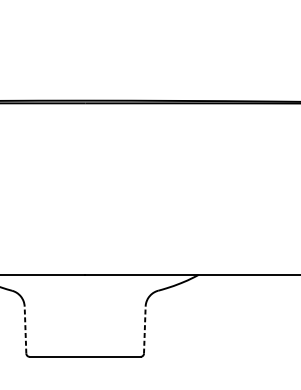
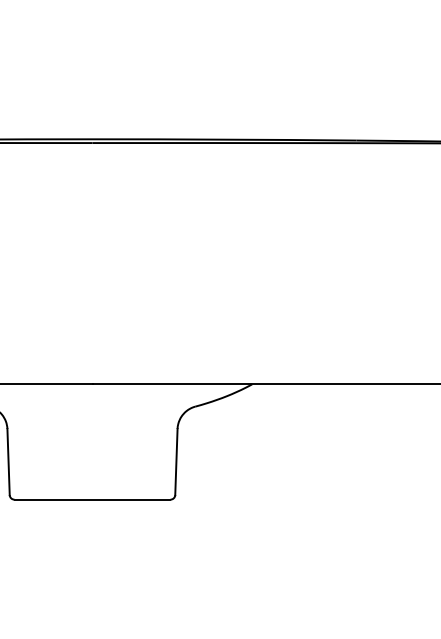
line: (25, 329) -> (8, 461), dashed -> solid
line: (144, 329) -> (176, 461), dashed -> solid

